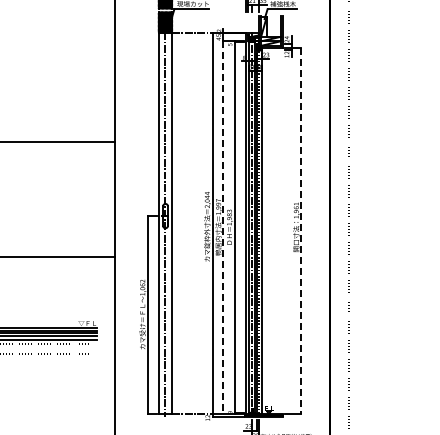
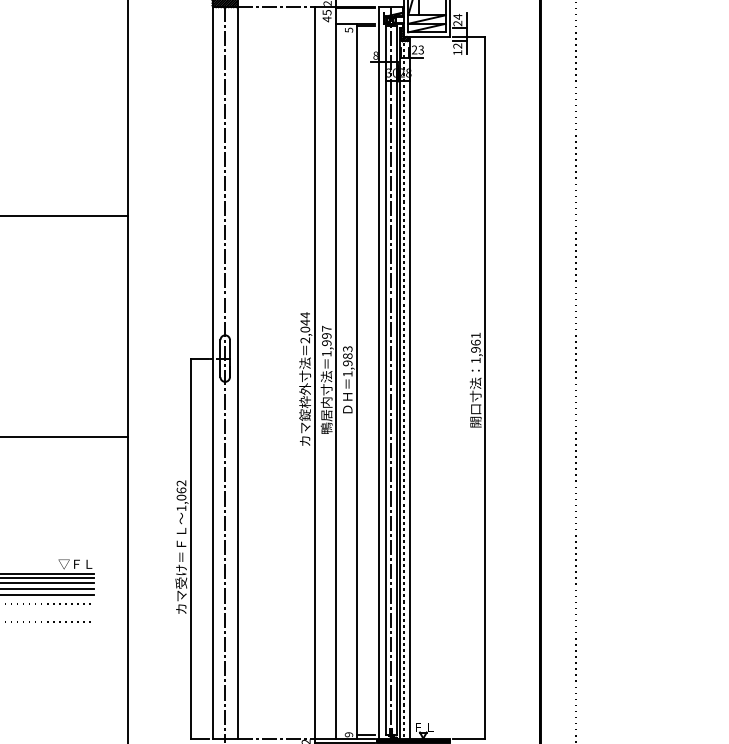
line: (223, 227) -> (336, 380), dashed -> solid
line: (301, 231) -> (485, 388), dashed -> solid

